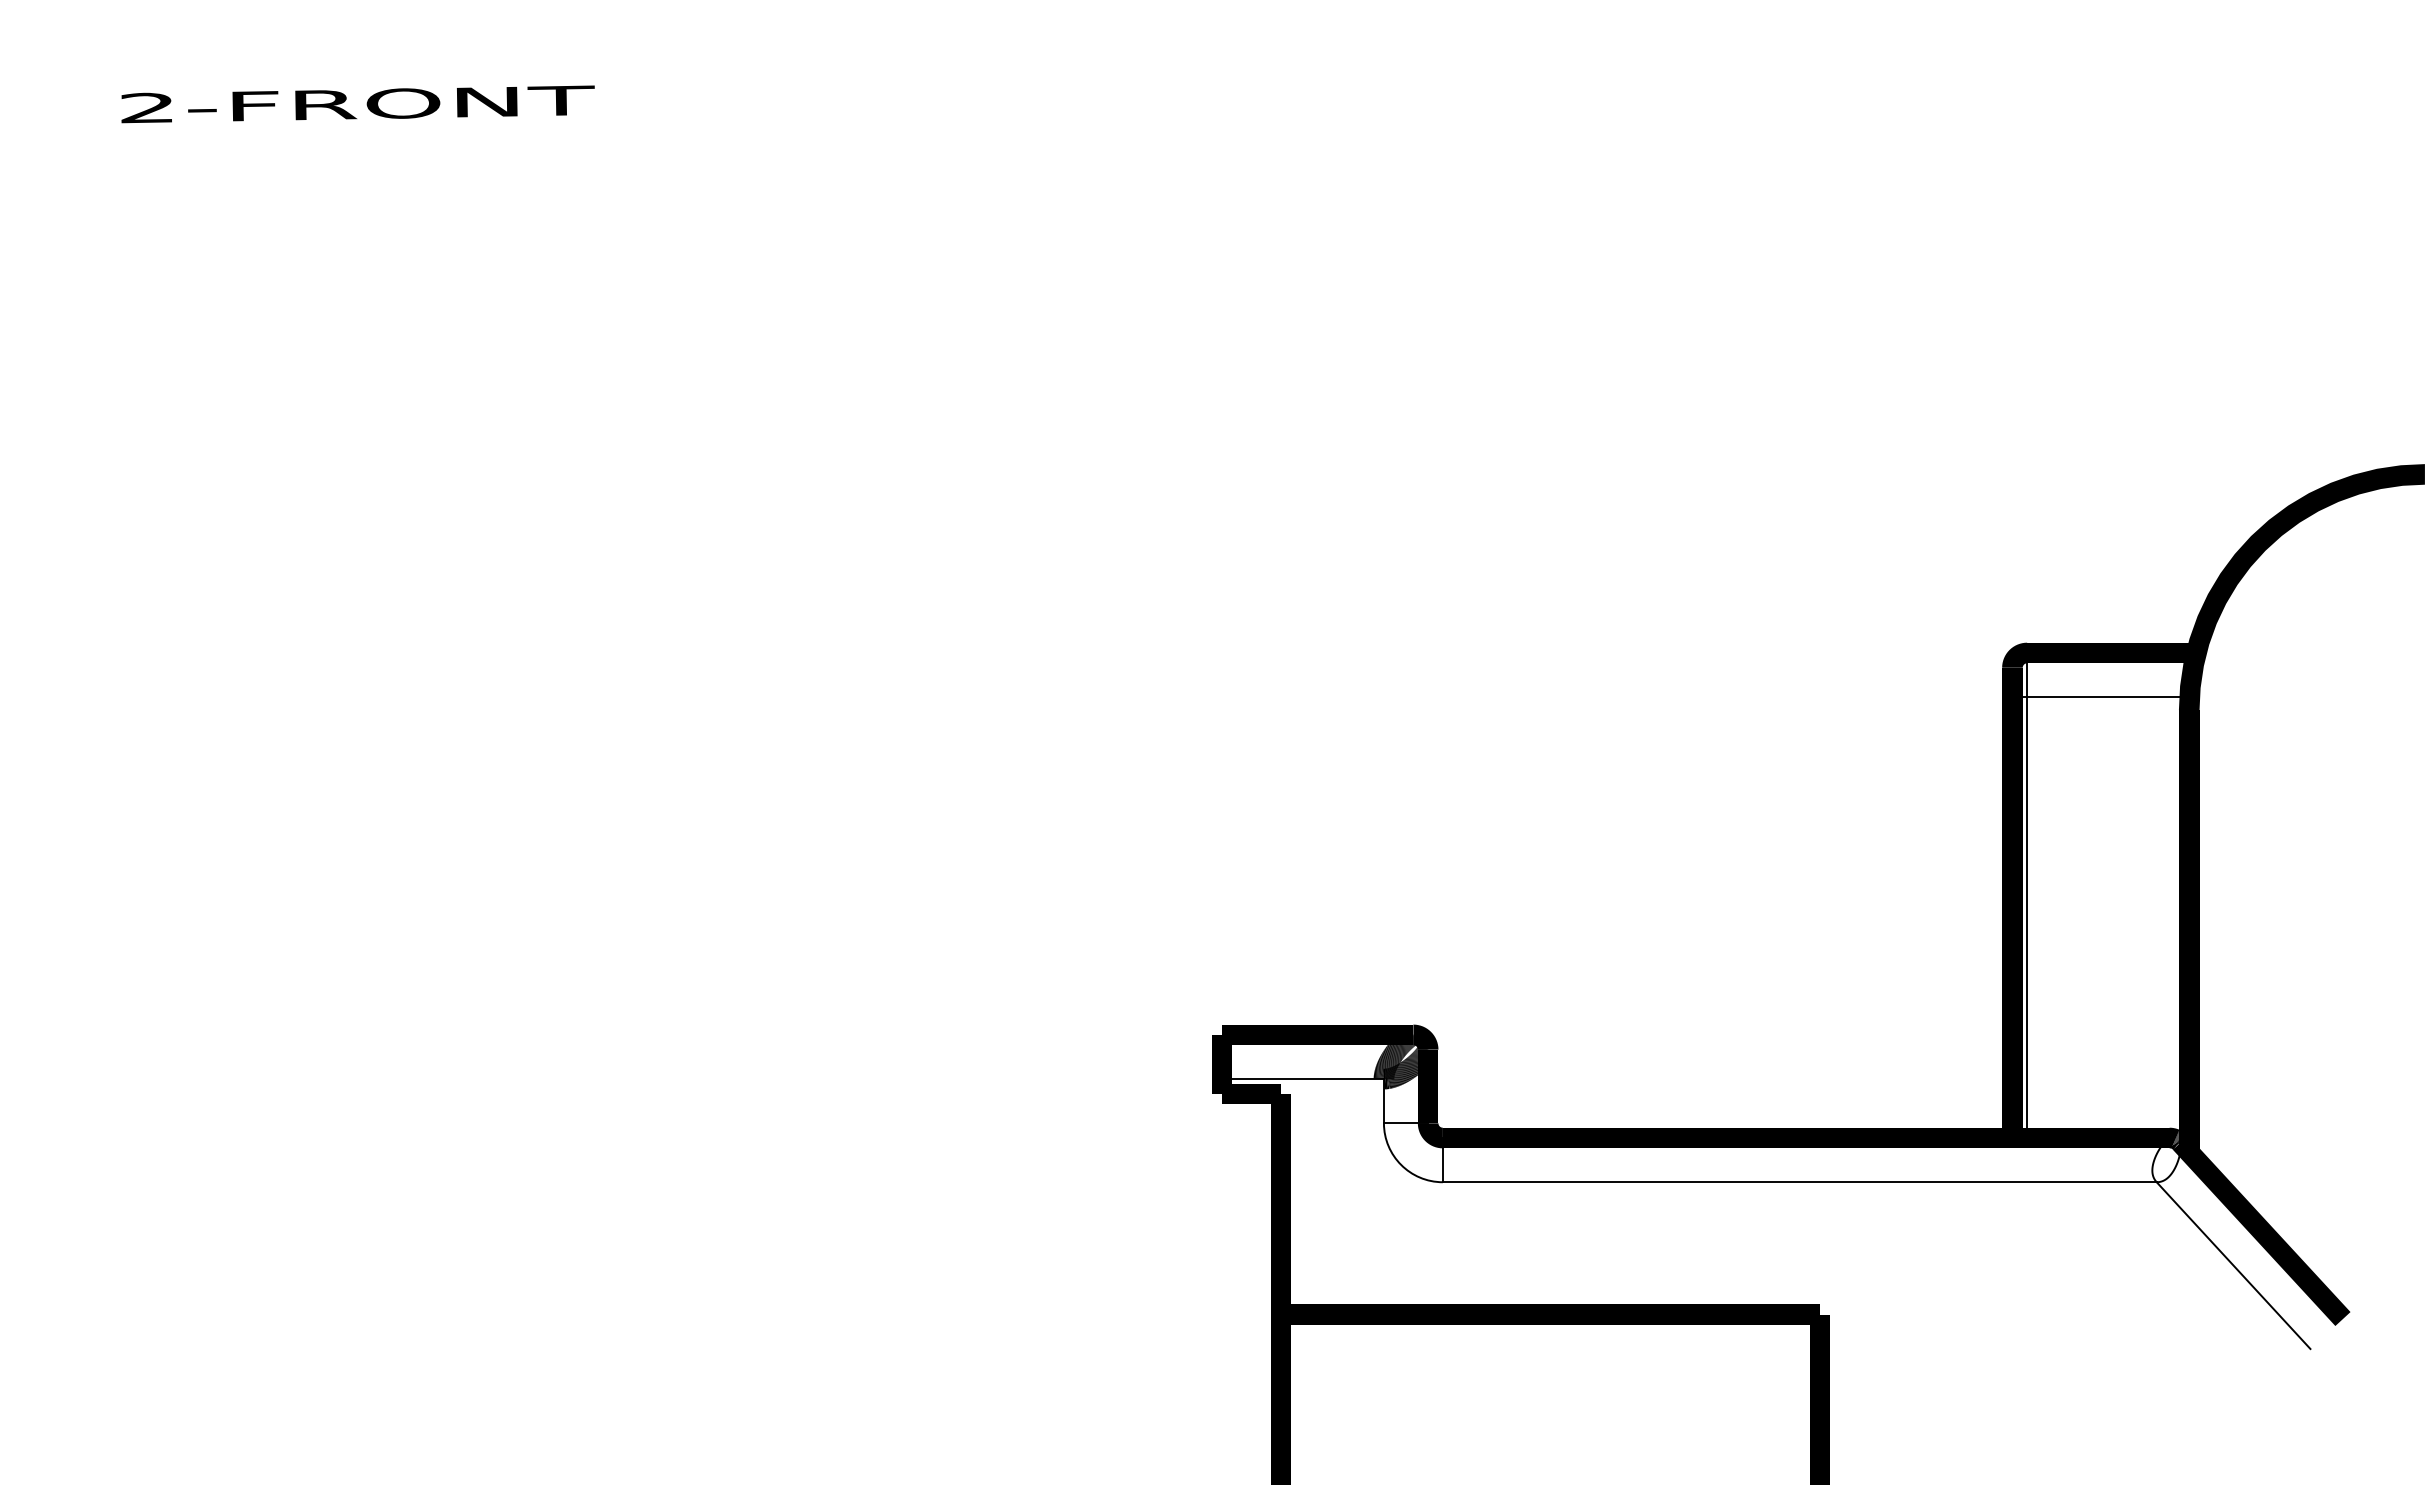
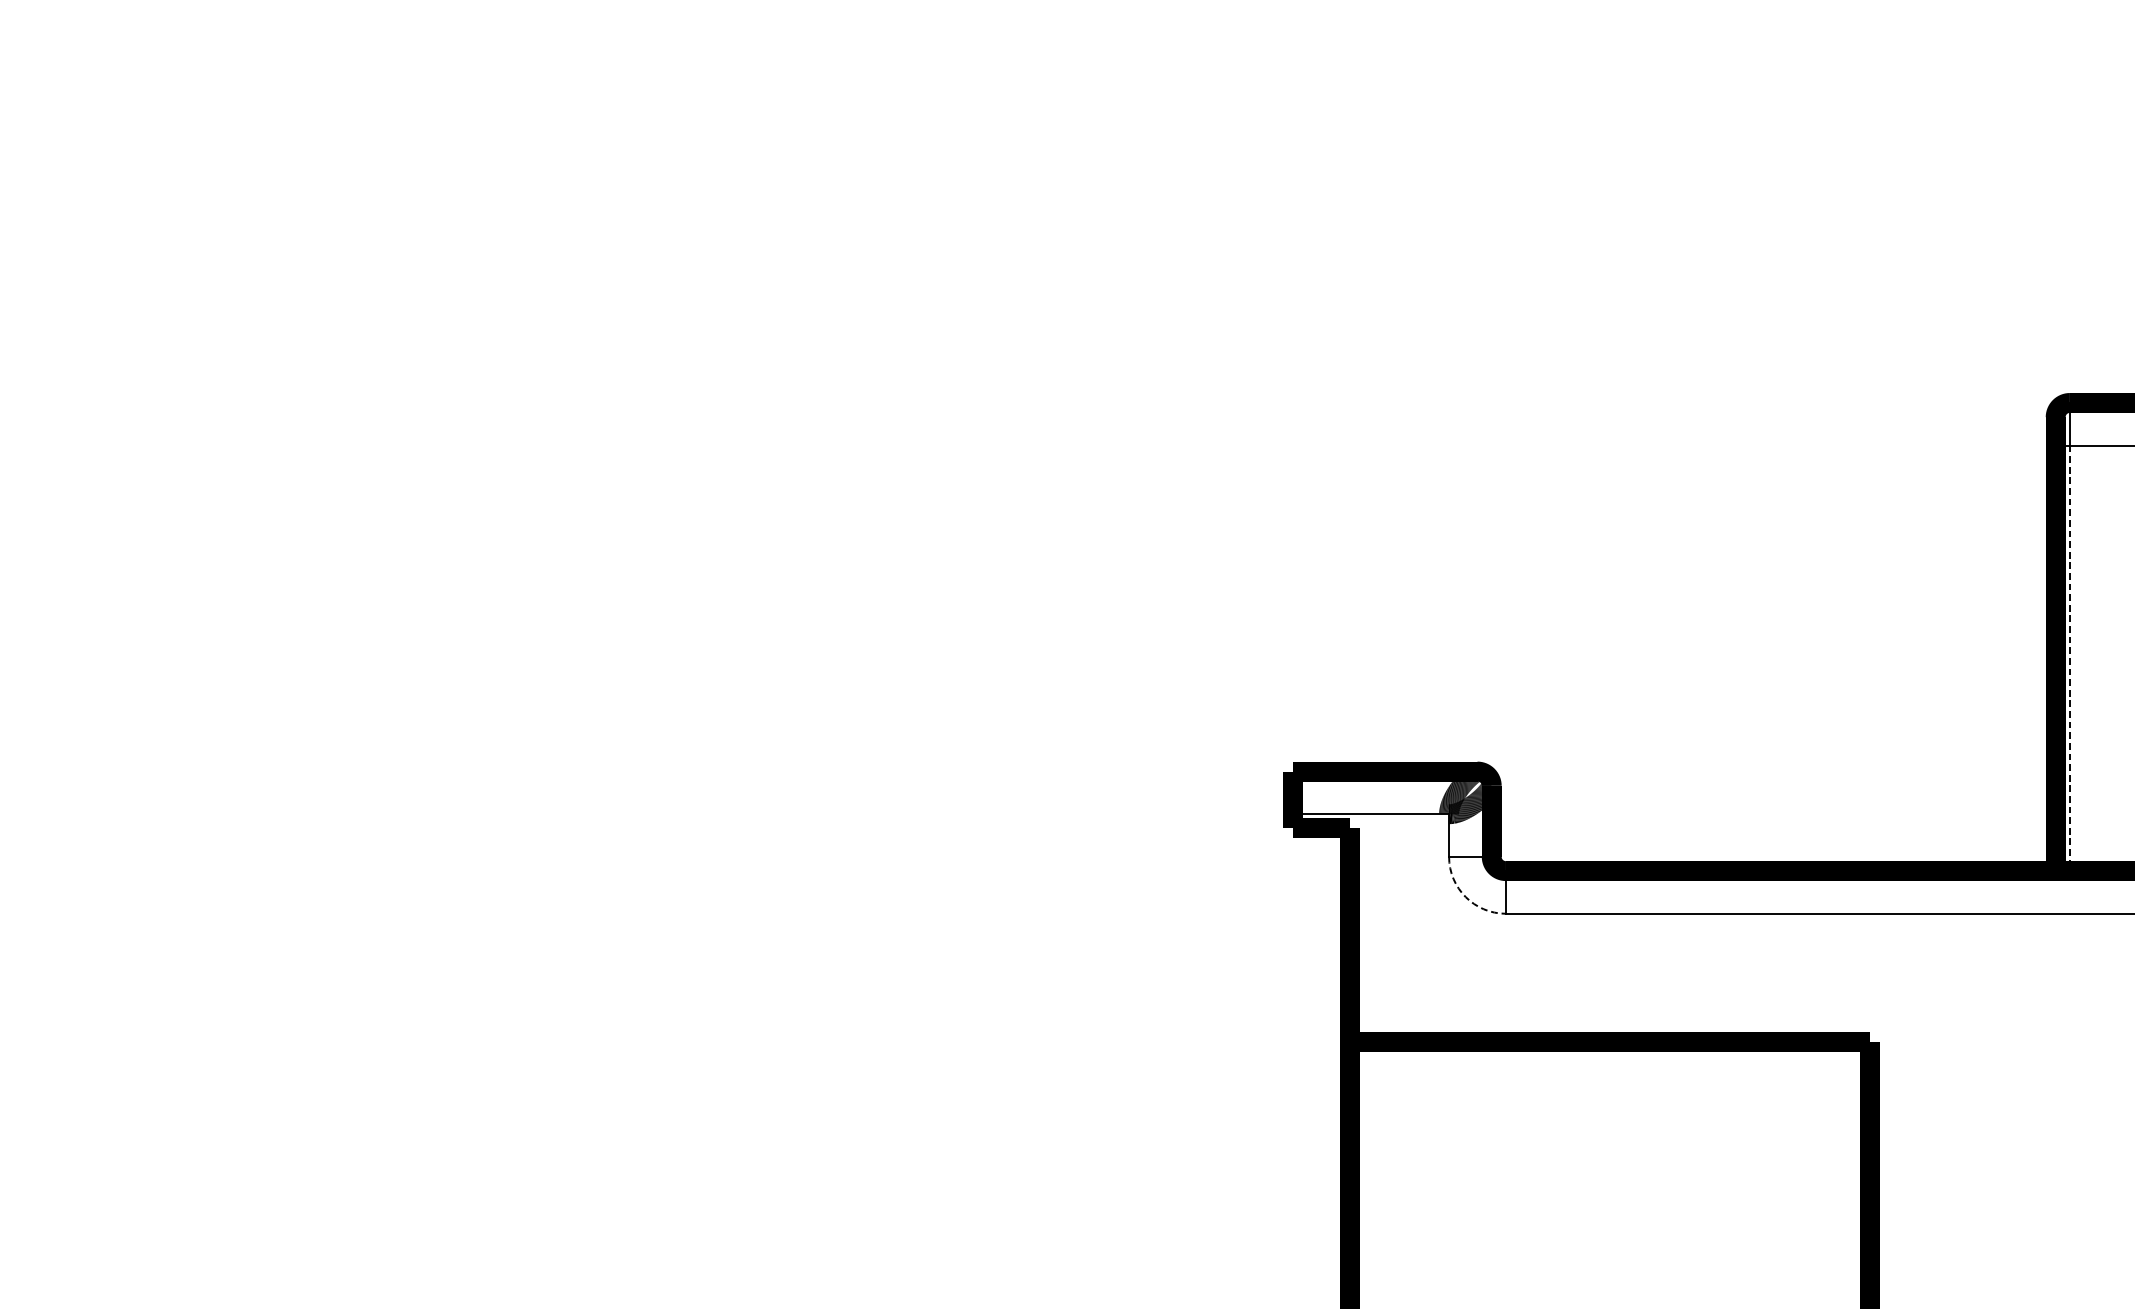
line: (2027, 918) -> (2070, 659), solid -> dashed
arc: (1401, 1164) -> (1466, 896), solid -> dashed

